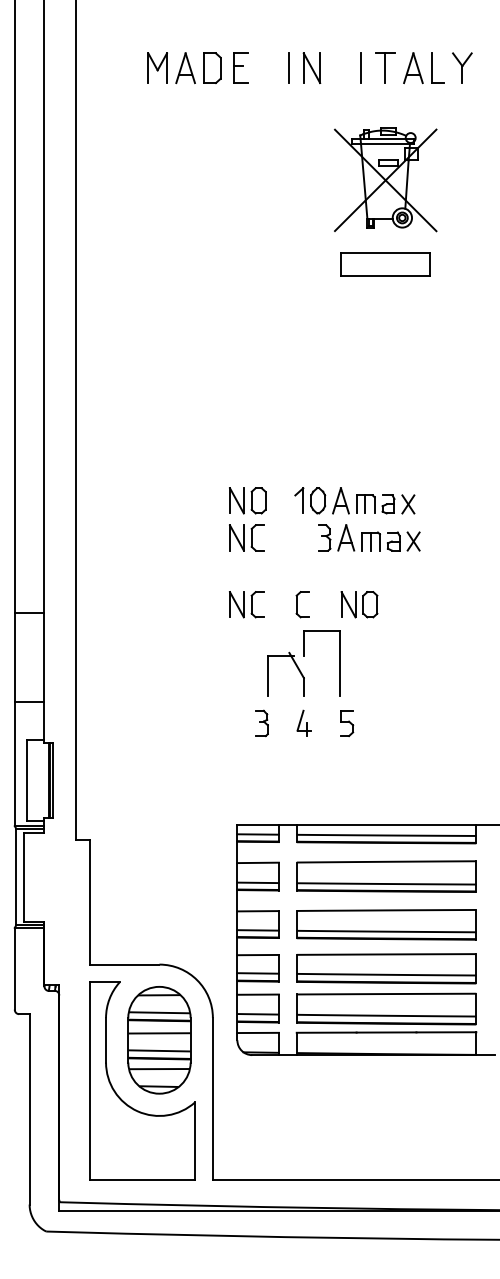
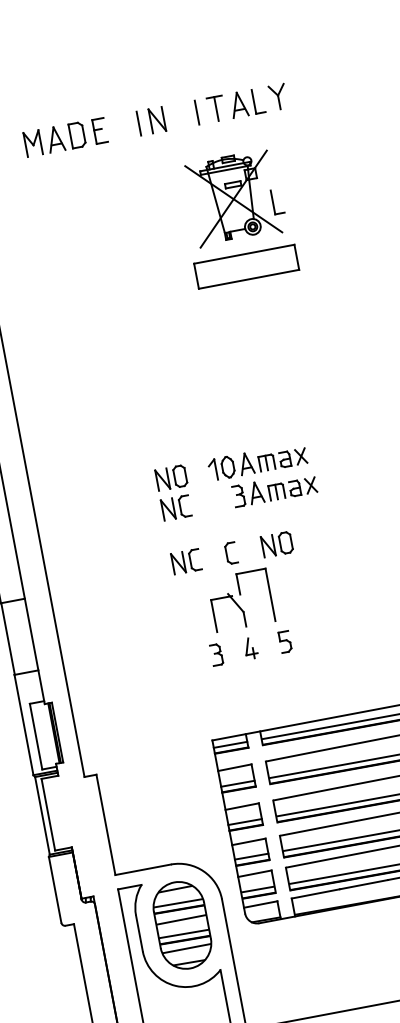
part: (437, 192) -> (277, 201), added
part: (385, 264) -> (246, 266), size x1.4

